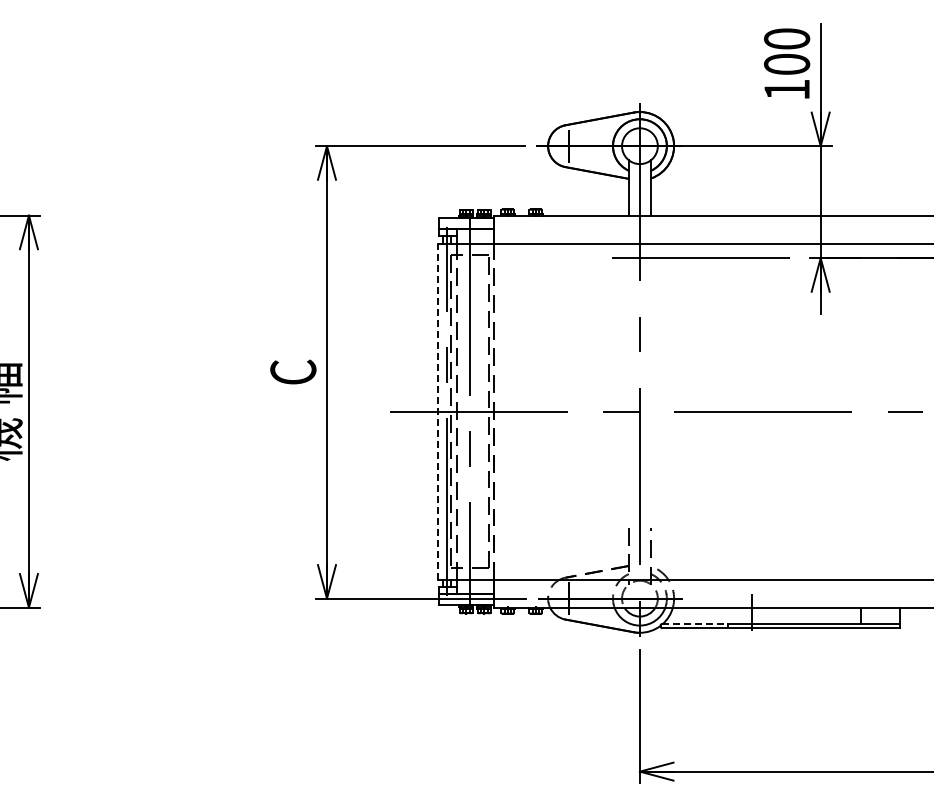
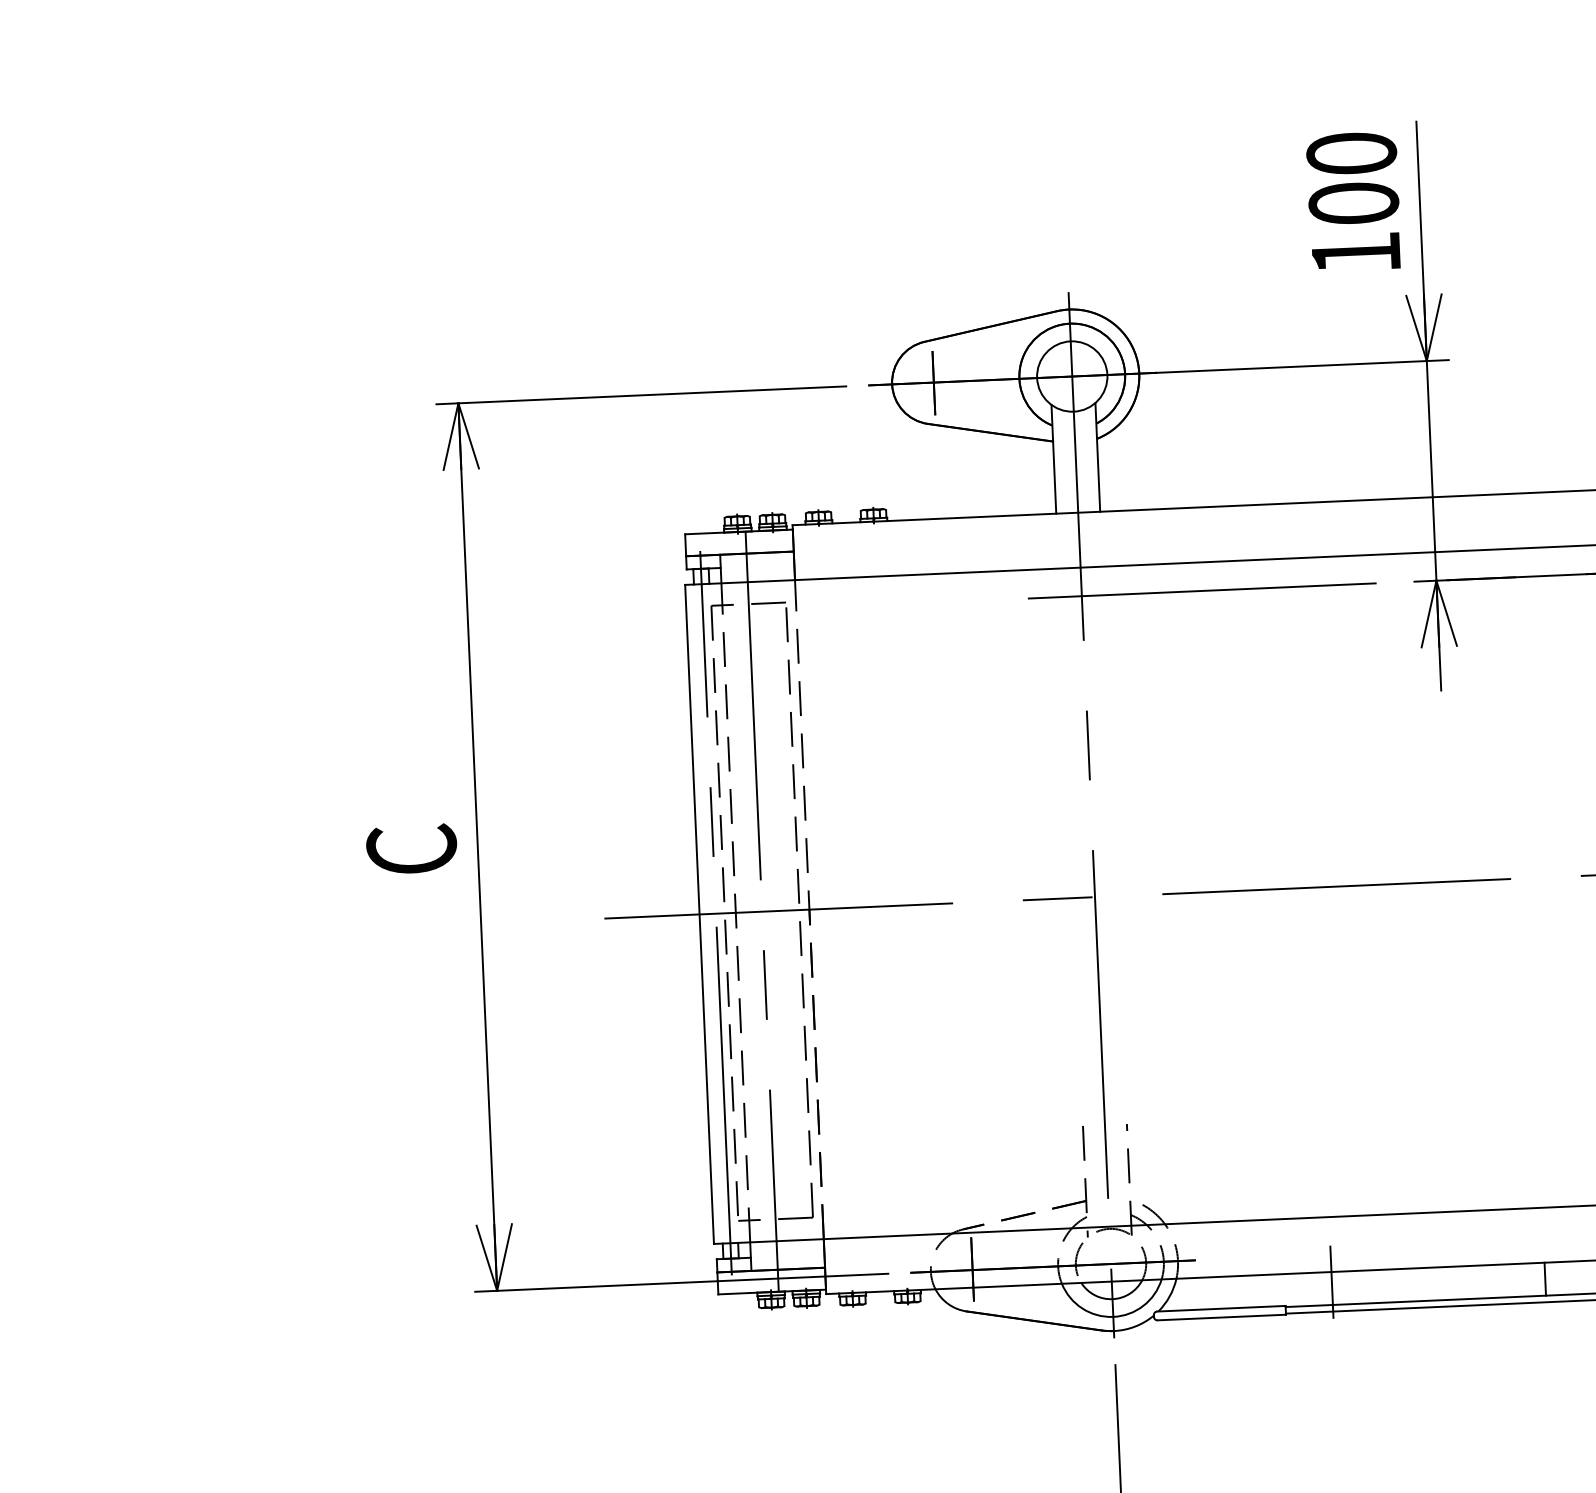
line: (438, 411) -> (699, 914), dashed -> solid
line: (695, 623) -> (1222, 1308), dashed -> solid

